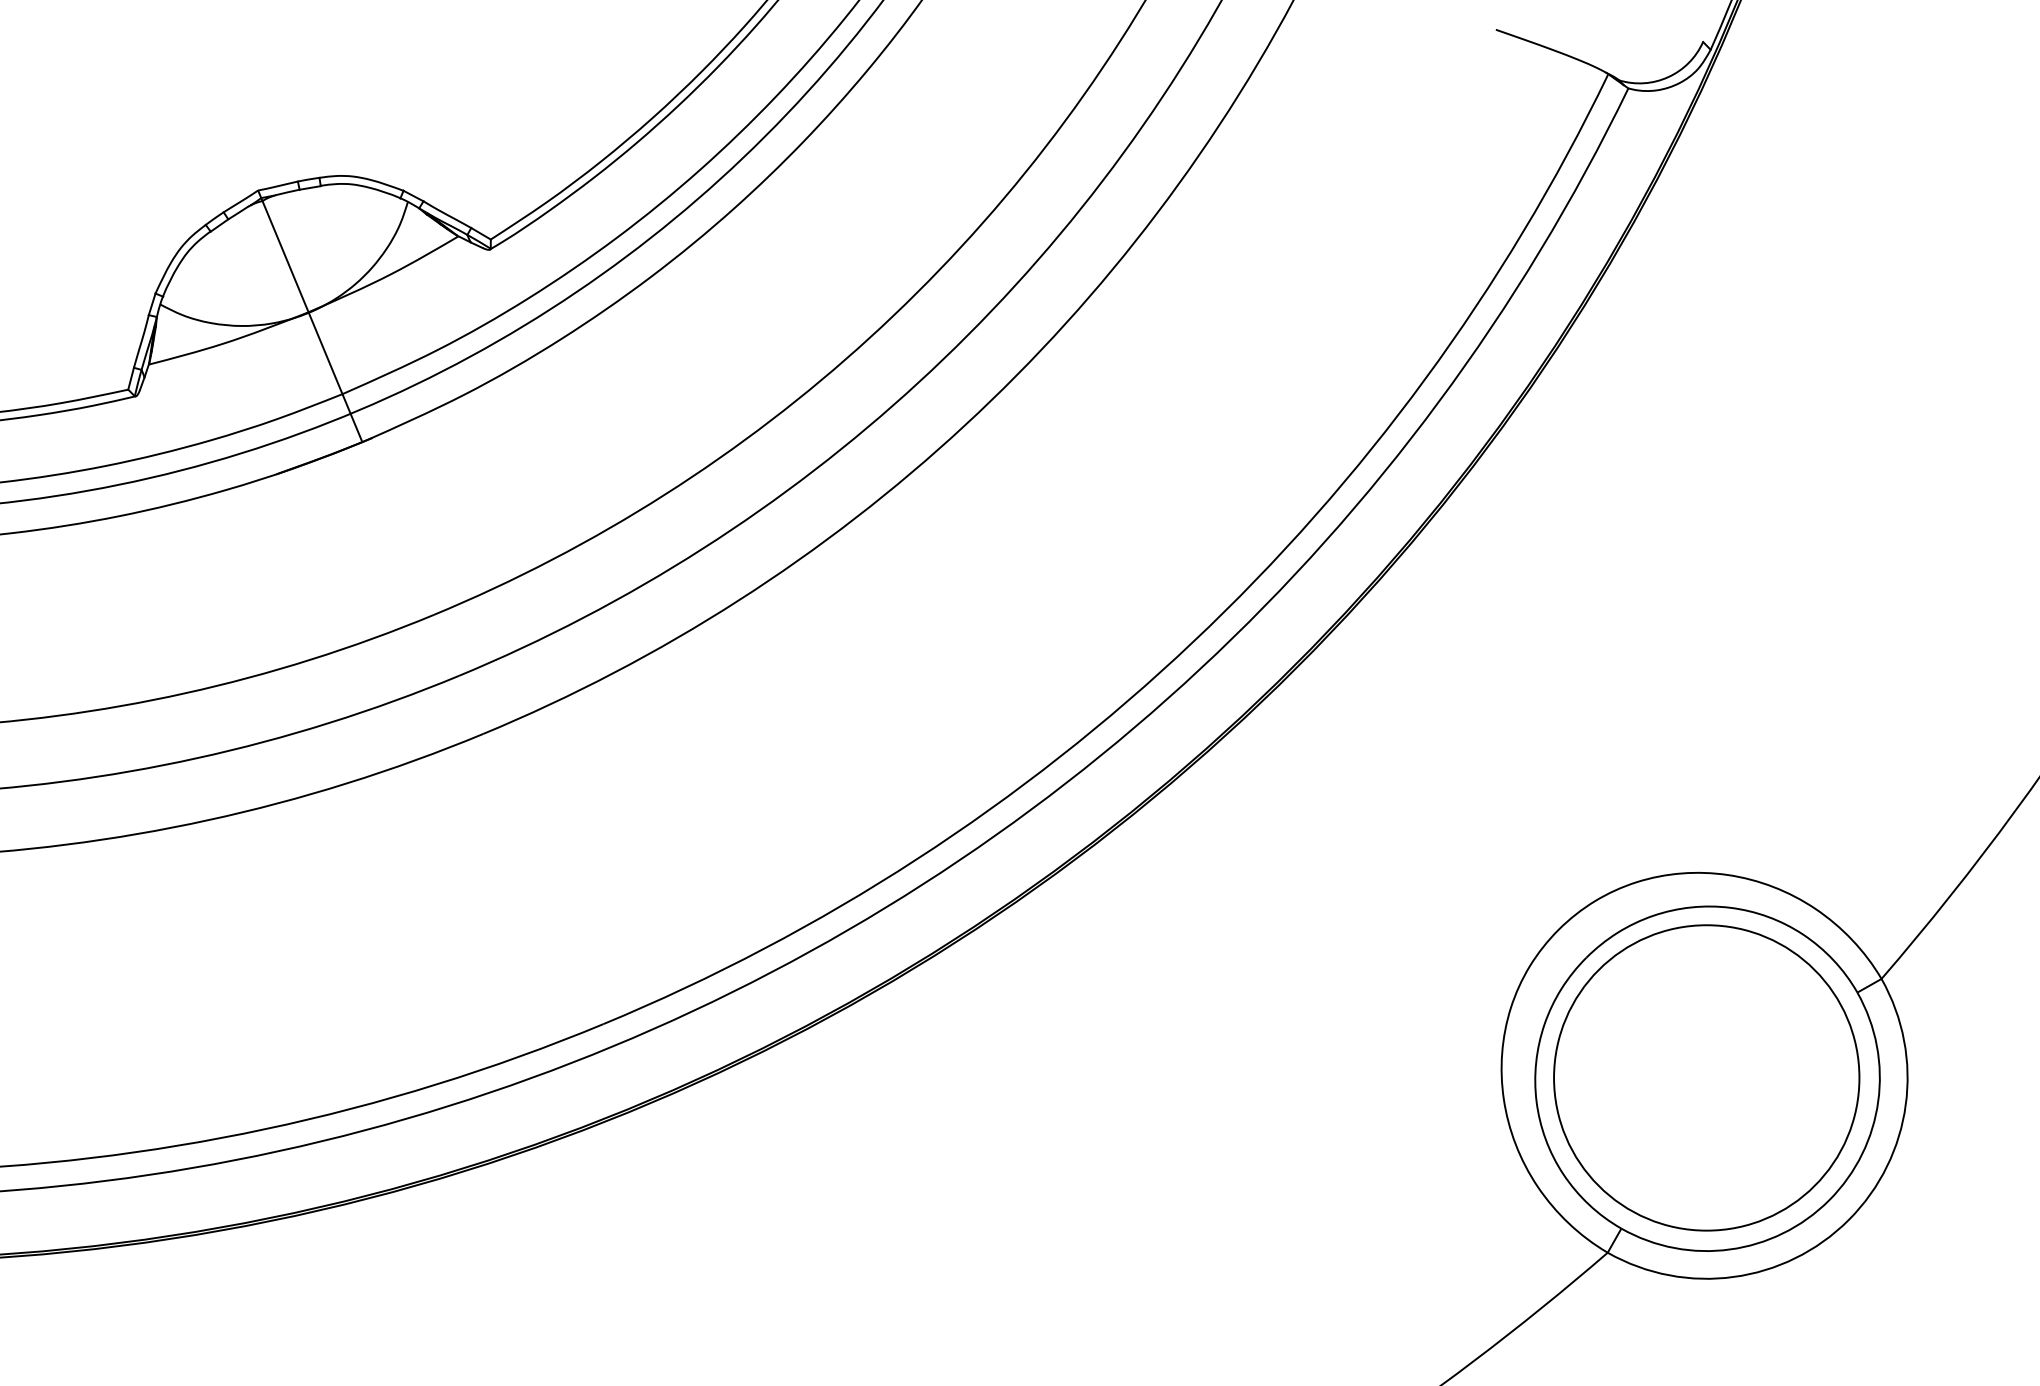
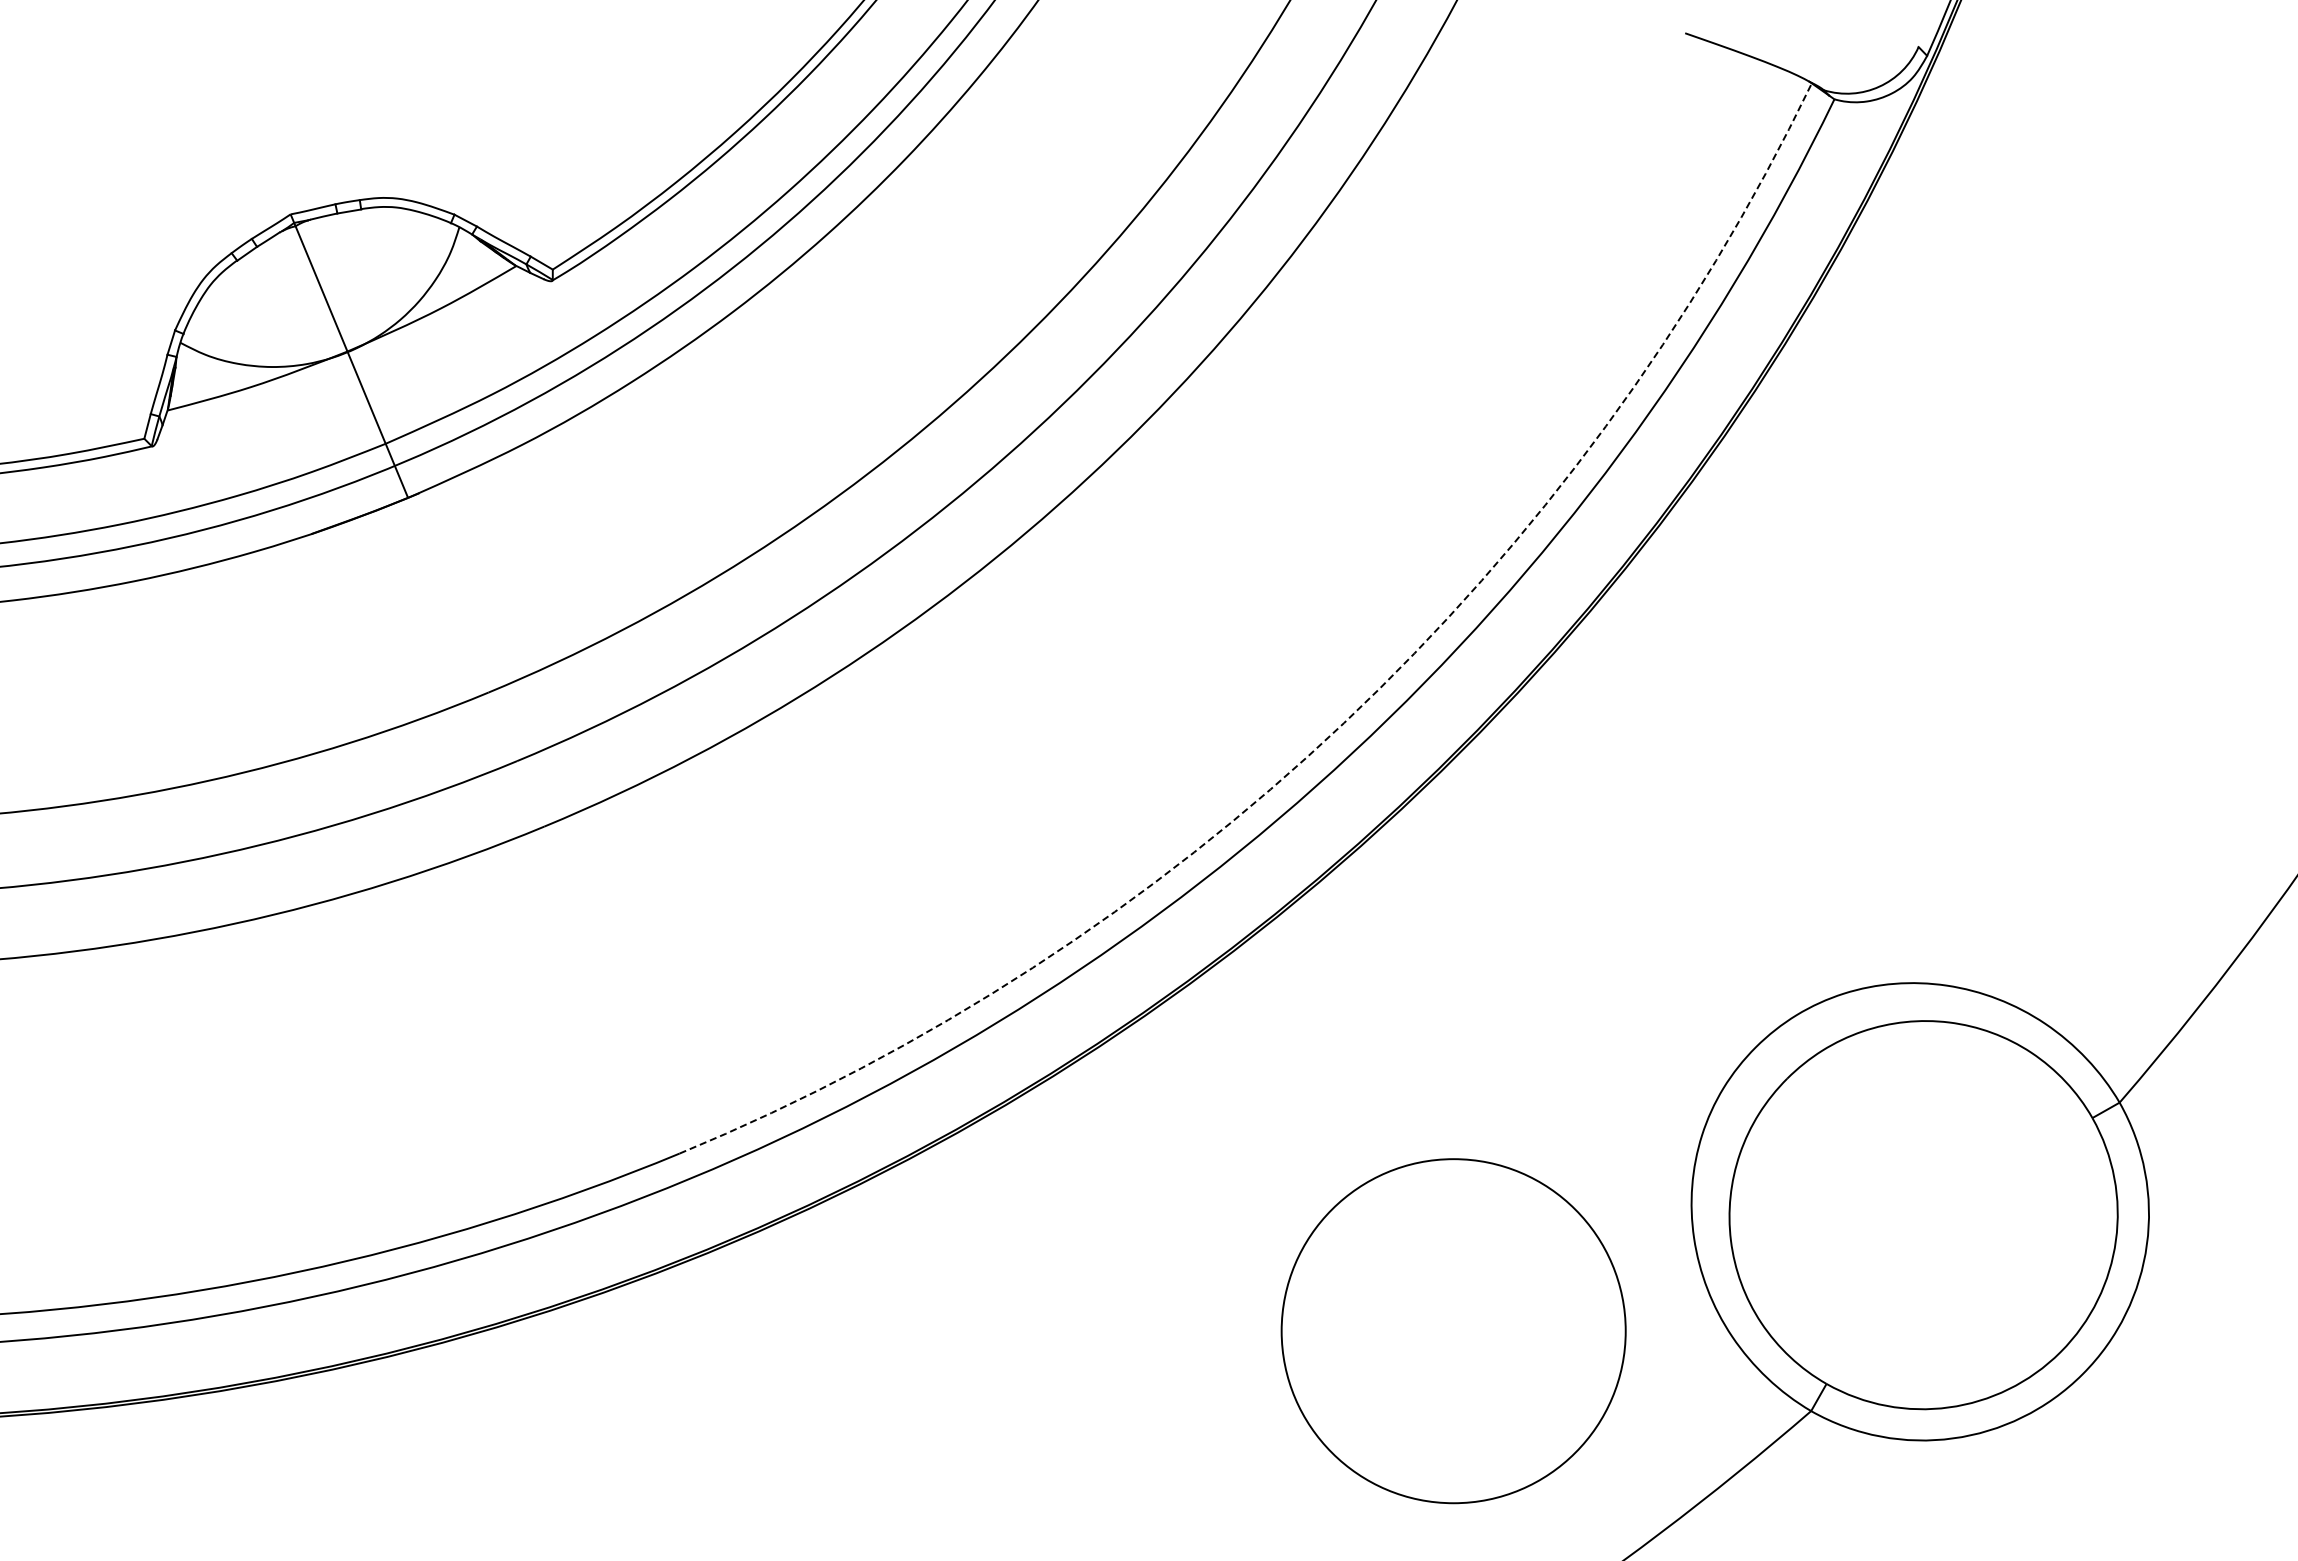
arc: (1193, 642) -> (1344, 723), solid -> dashed
circle: (1706, 1078) -> (1453, 1331), moved

